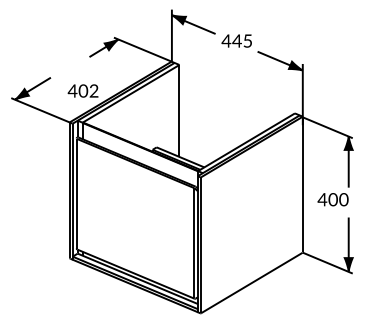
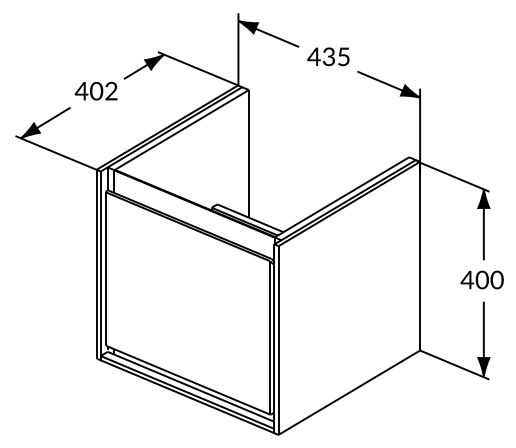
text: (236, 40) -> (328, 56), 445 -> 435
text: (82, 90) -> (95, 90), moved
text: (332, 199) -> (481, 279), moved

